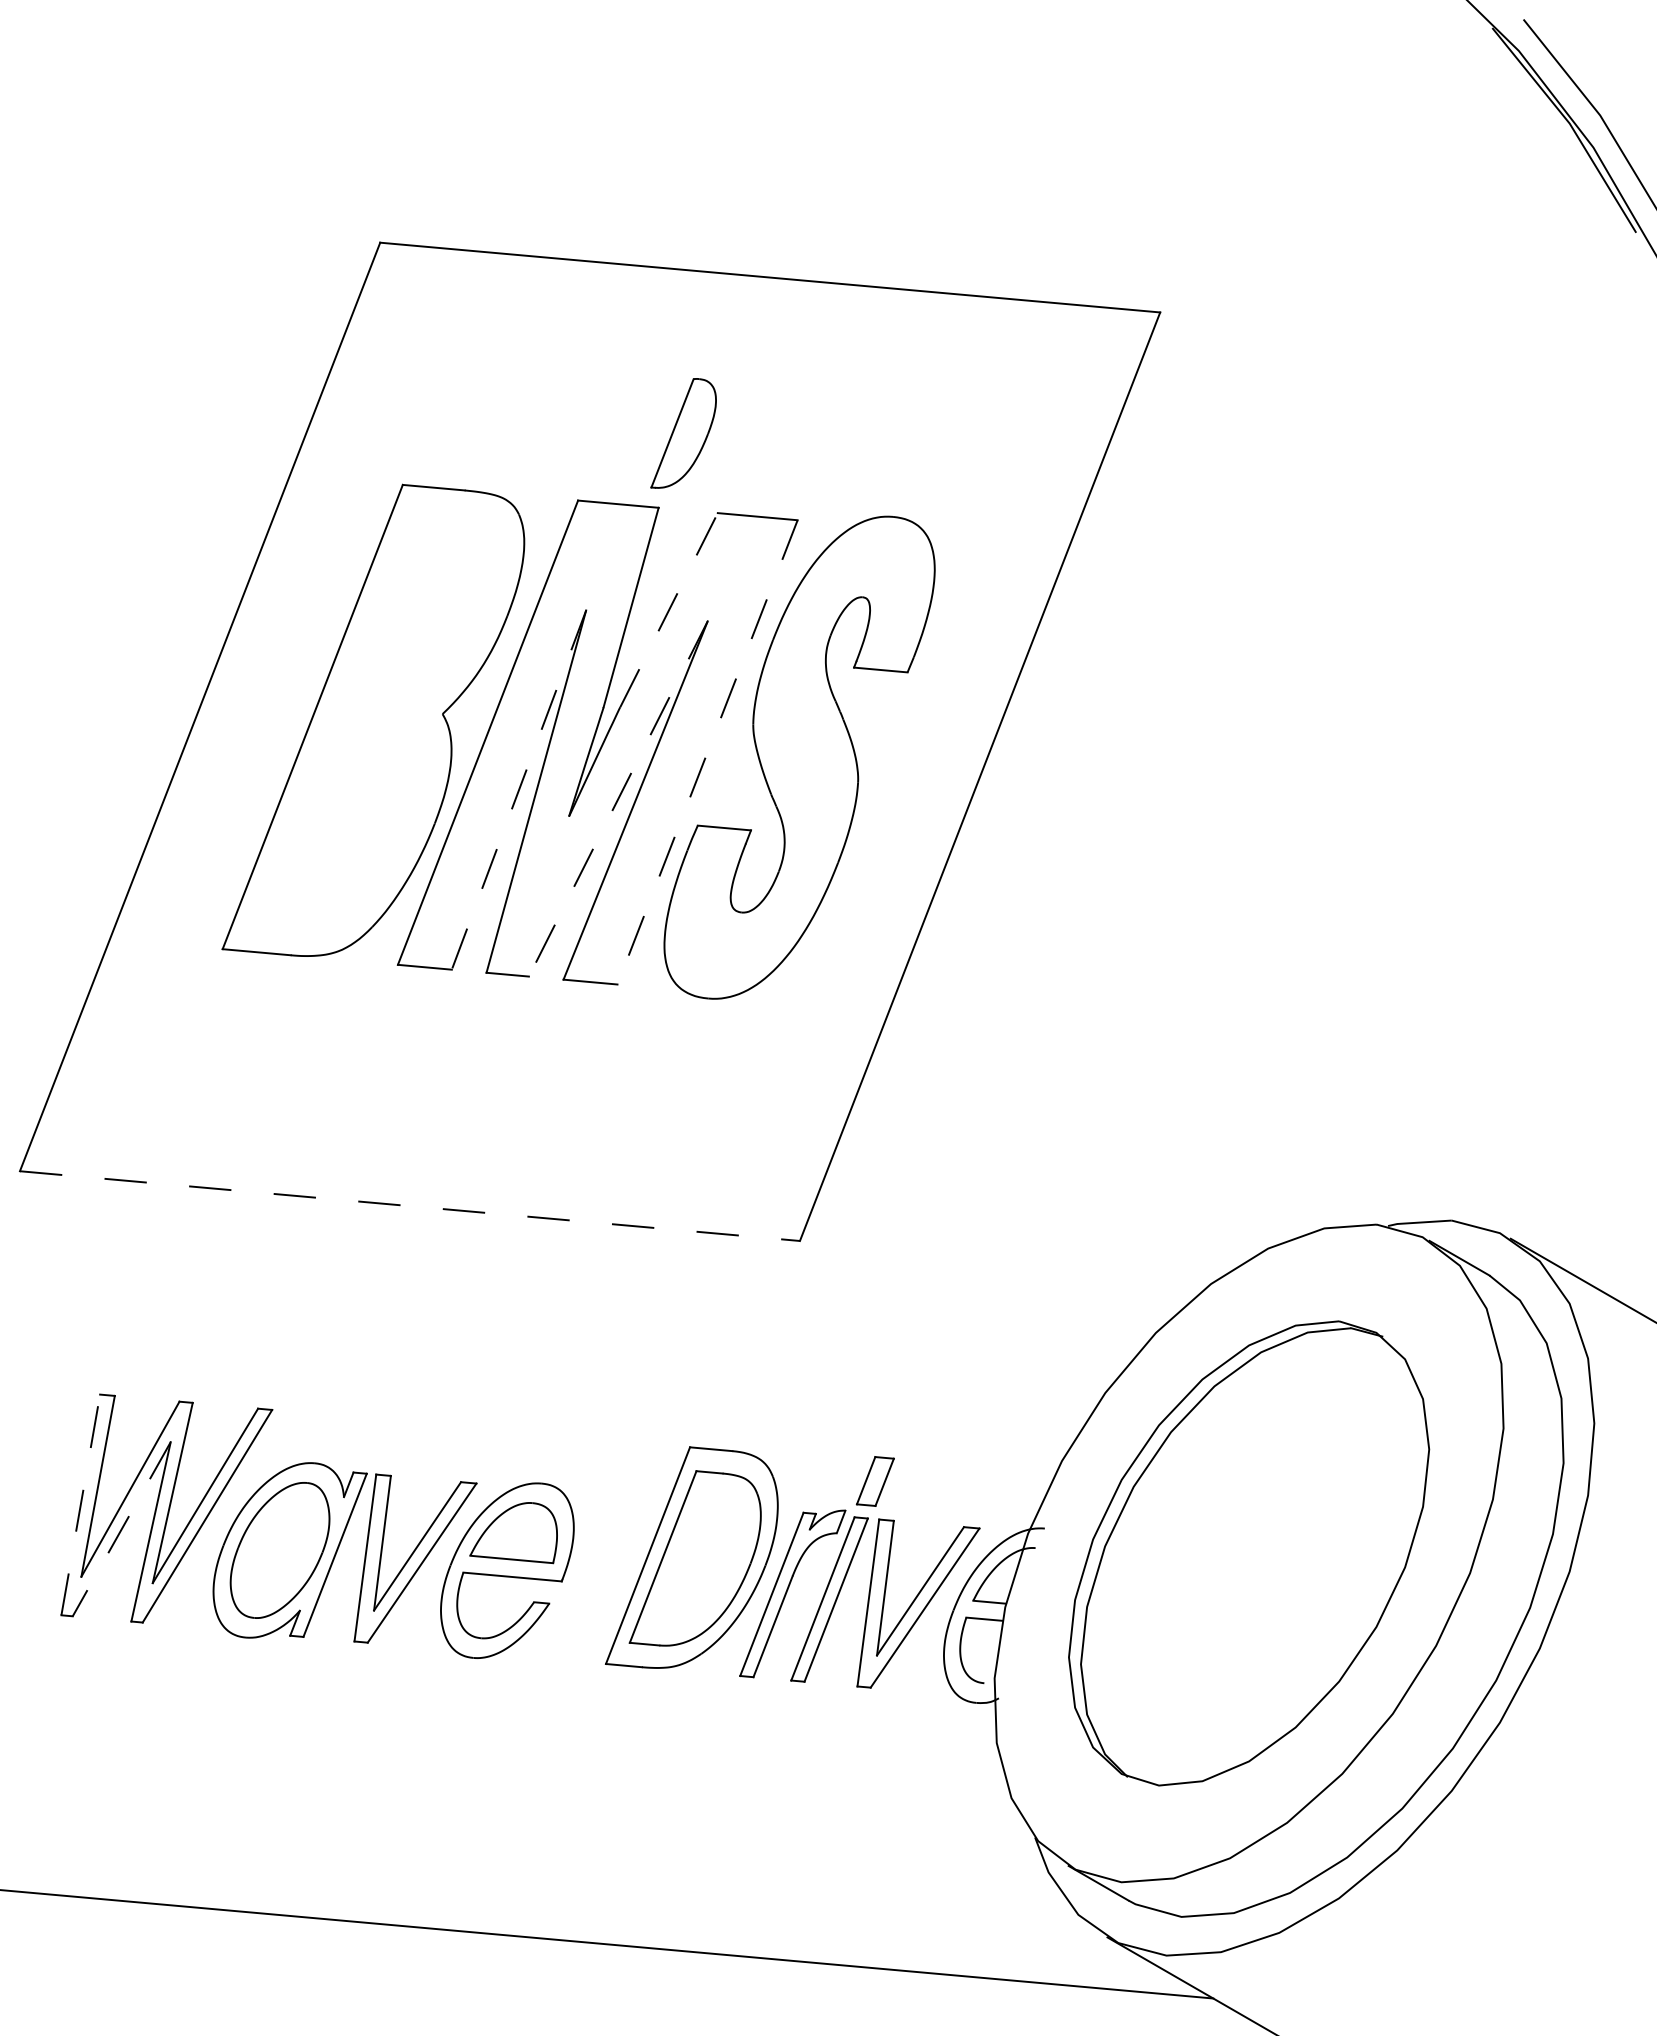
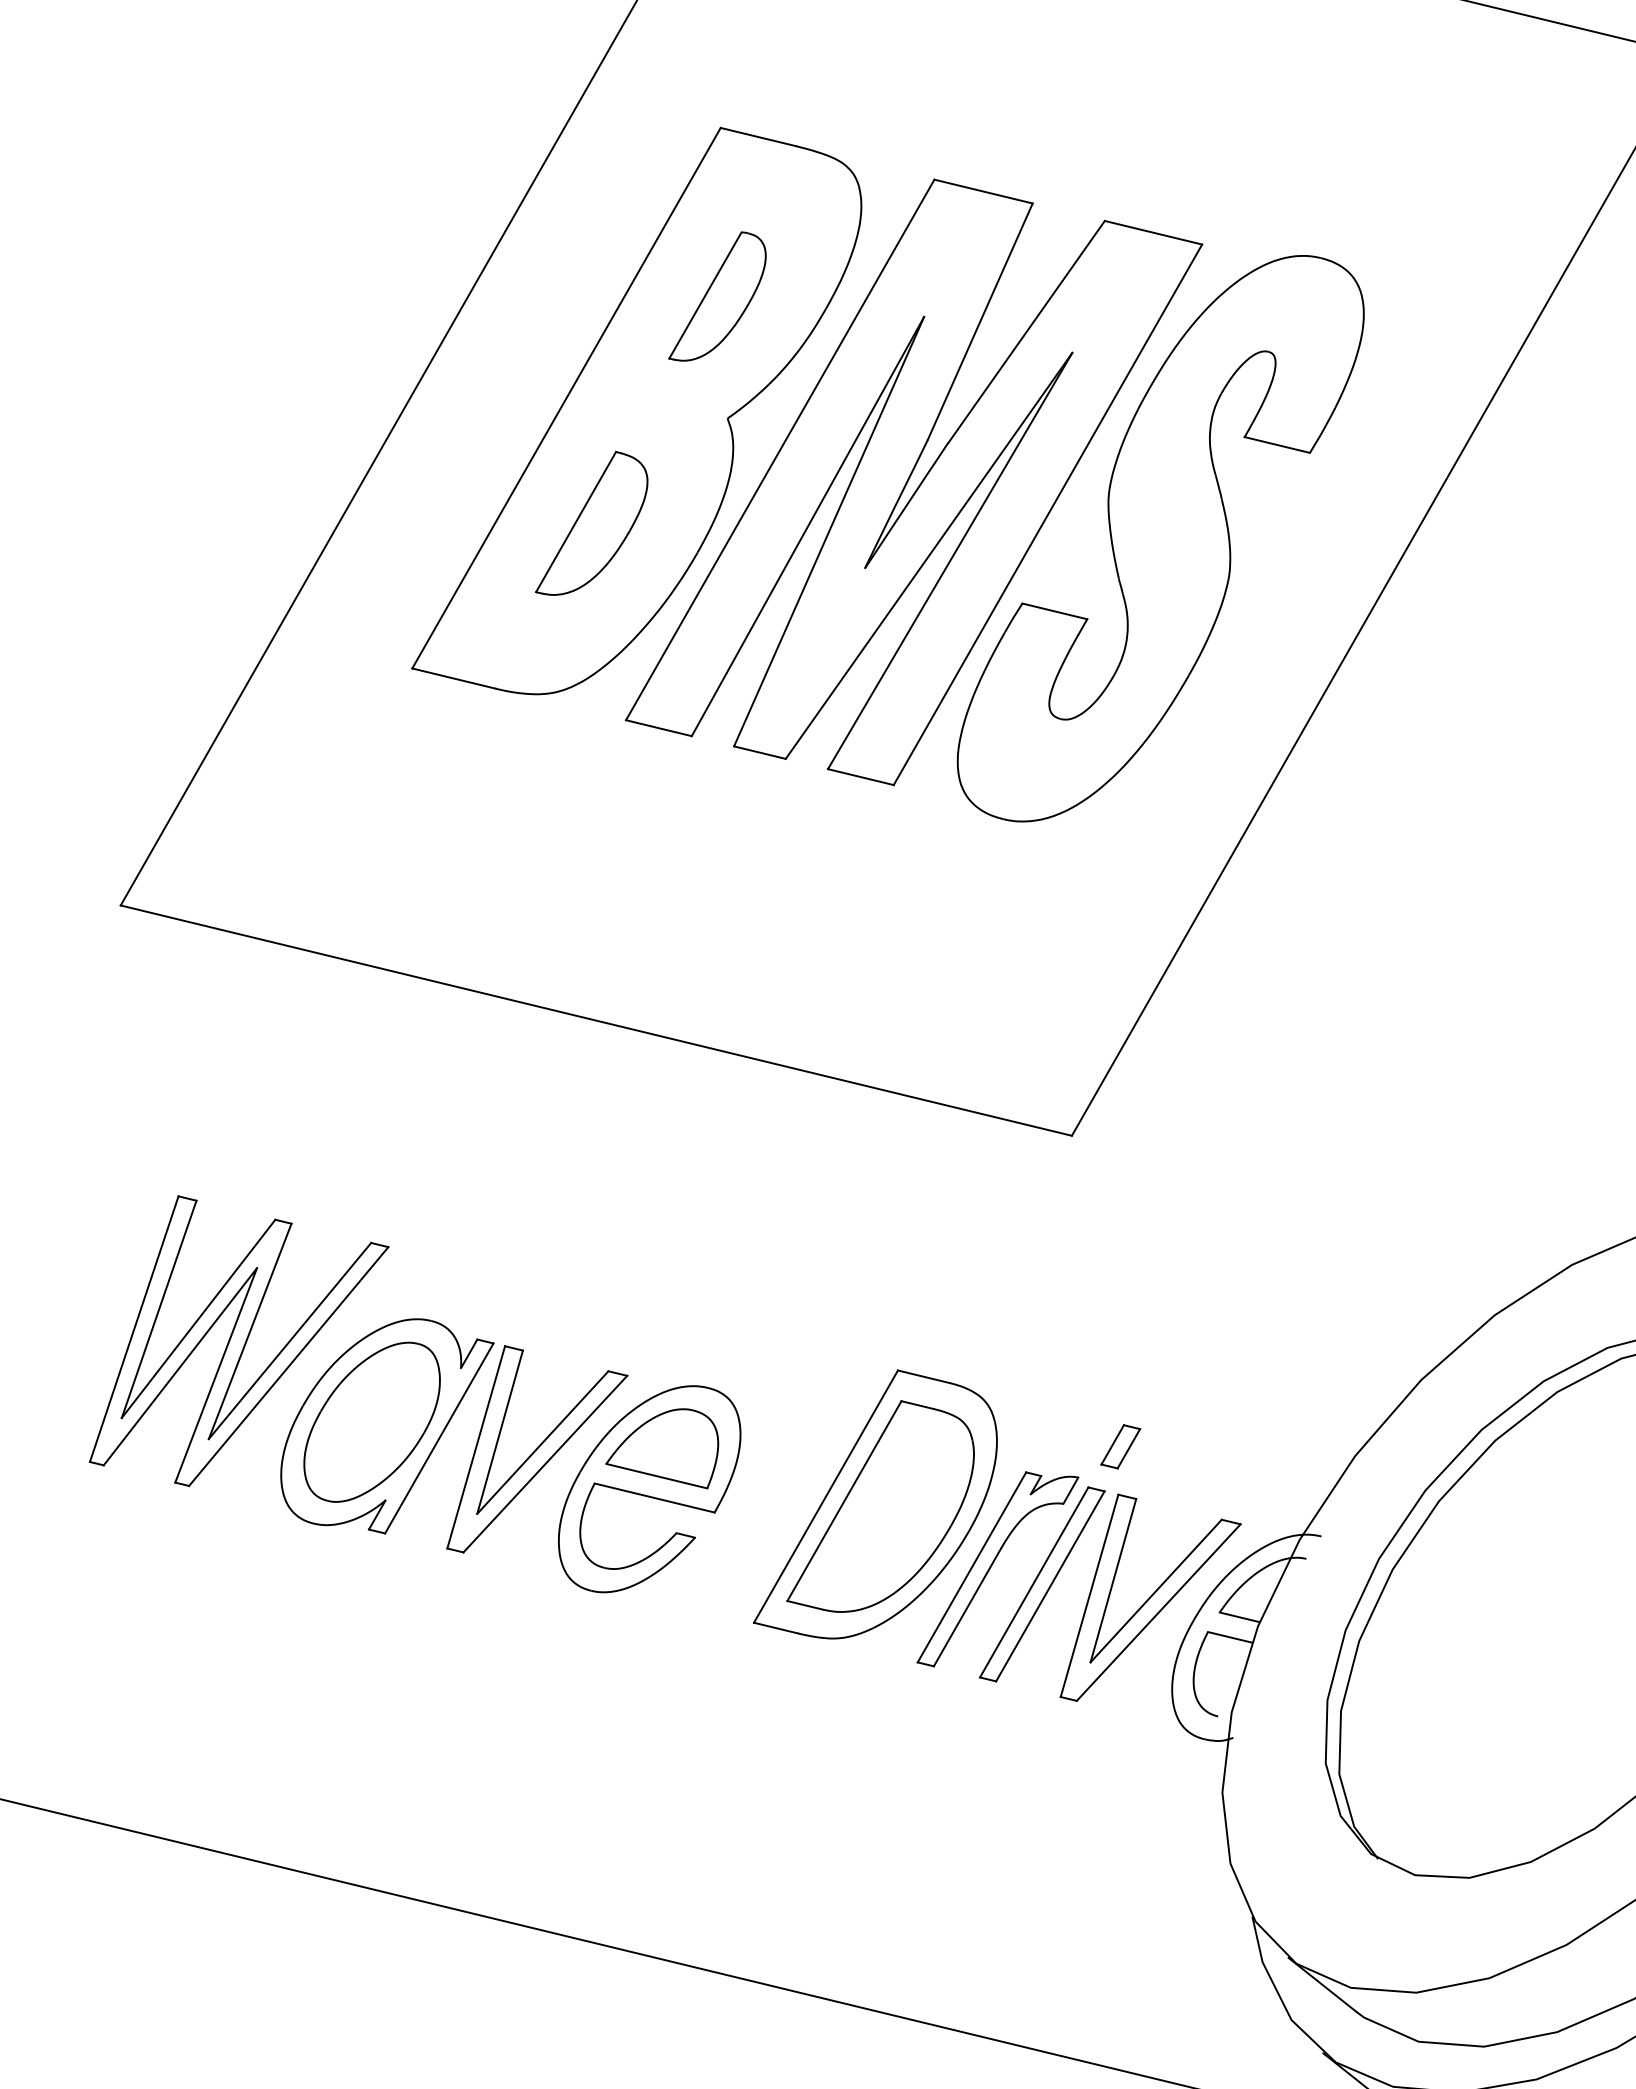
part: (683, 433) -> (718, 297), moved
line: (669, 610) -> (1027, 332), dashed -> solid
line: (707, 752) -> (1047, 514), dashed -> solid
line: (519, 790) -> (808, 527), dashed -> solid
line: (618, 798) -> (929, 555), dashed -> solid
part: (348, 813) -> (592, 524), added
line: (409, 1206) -> (595, 1021), dashed -> solid
part: (875, 1480) -> (1121, 1445), size x0.71
line: (80, 1504) -> (133, 1328), dashed -> solid
line: (121, 1529) -> (180, 1367), dashed -> solid

